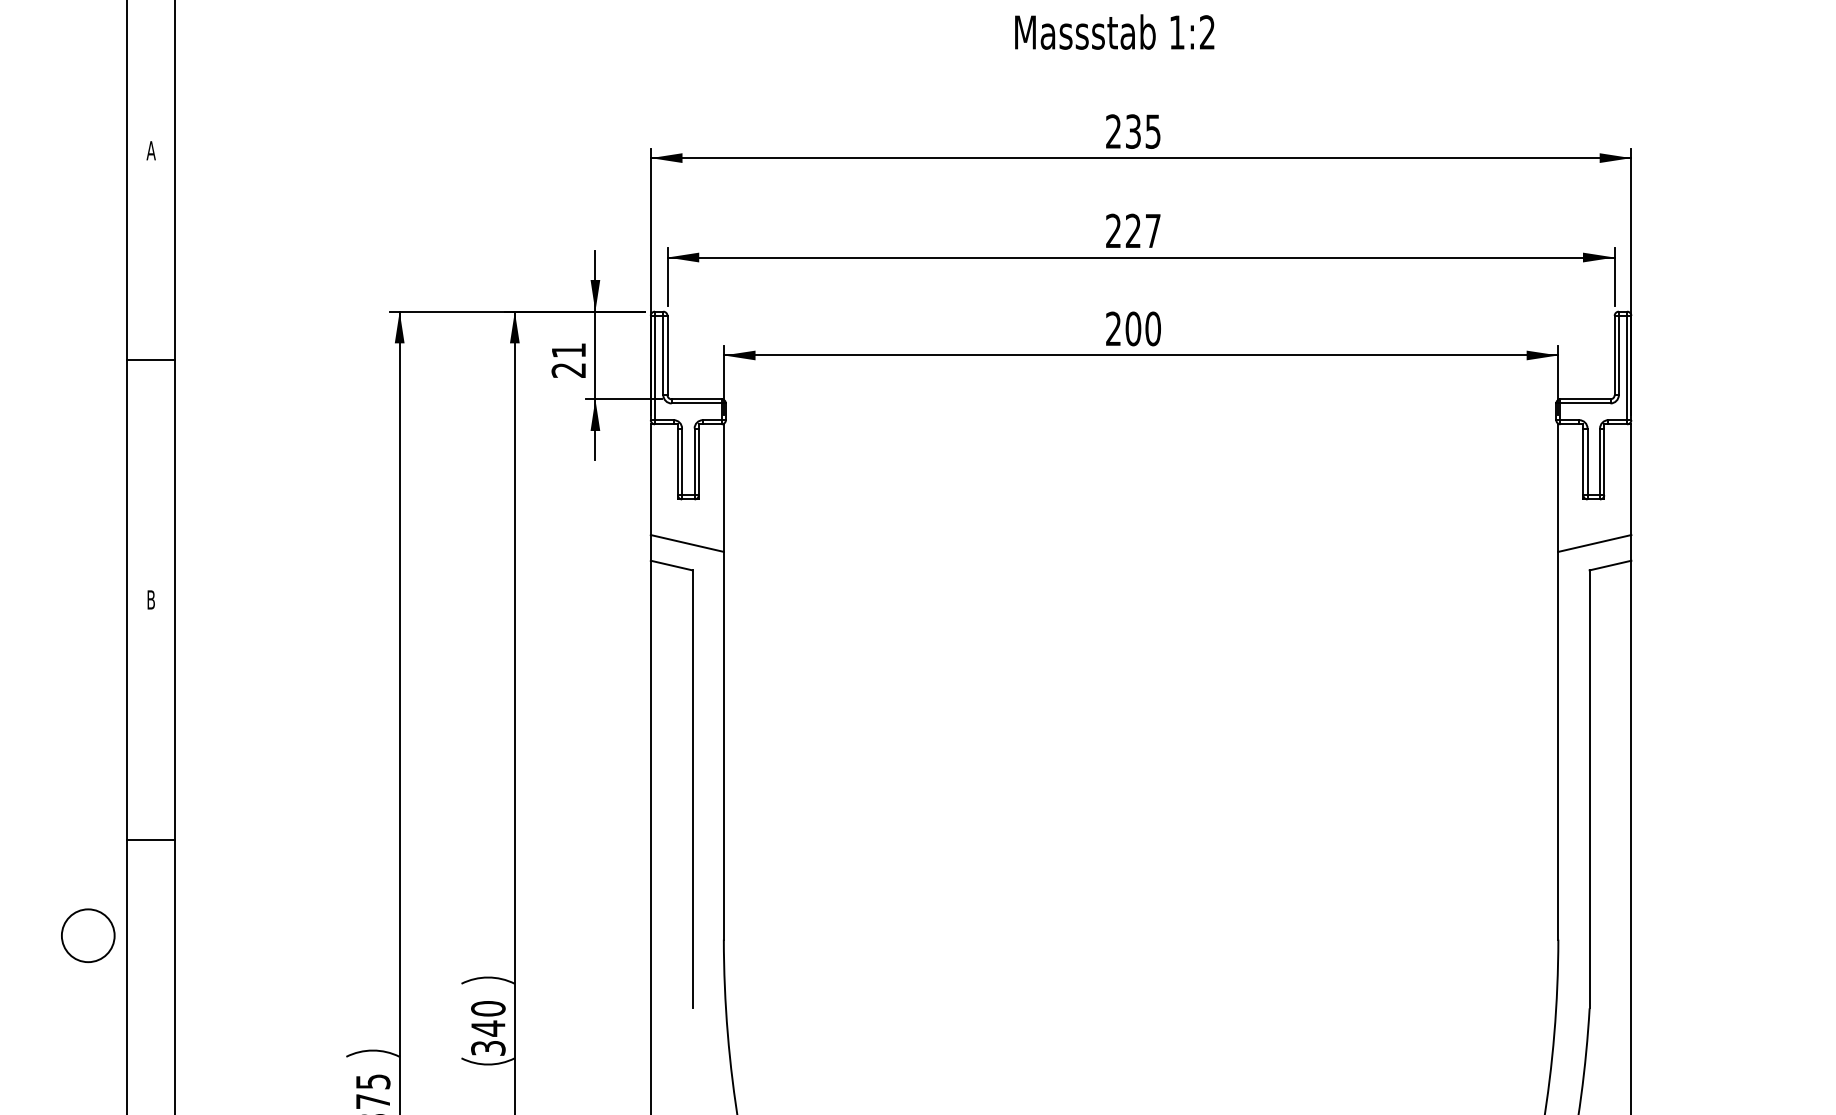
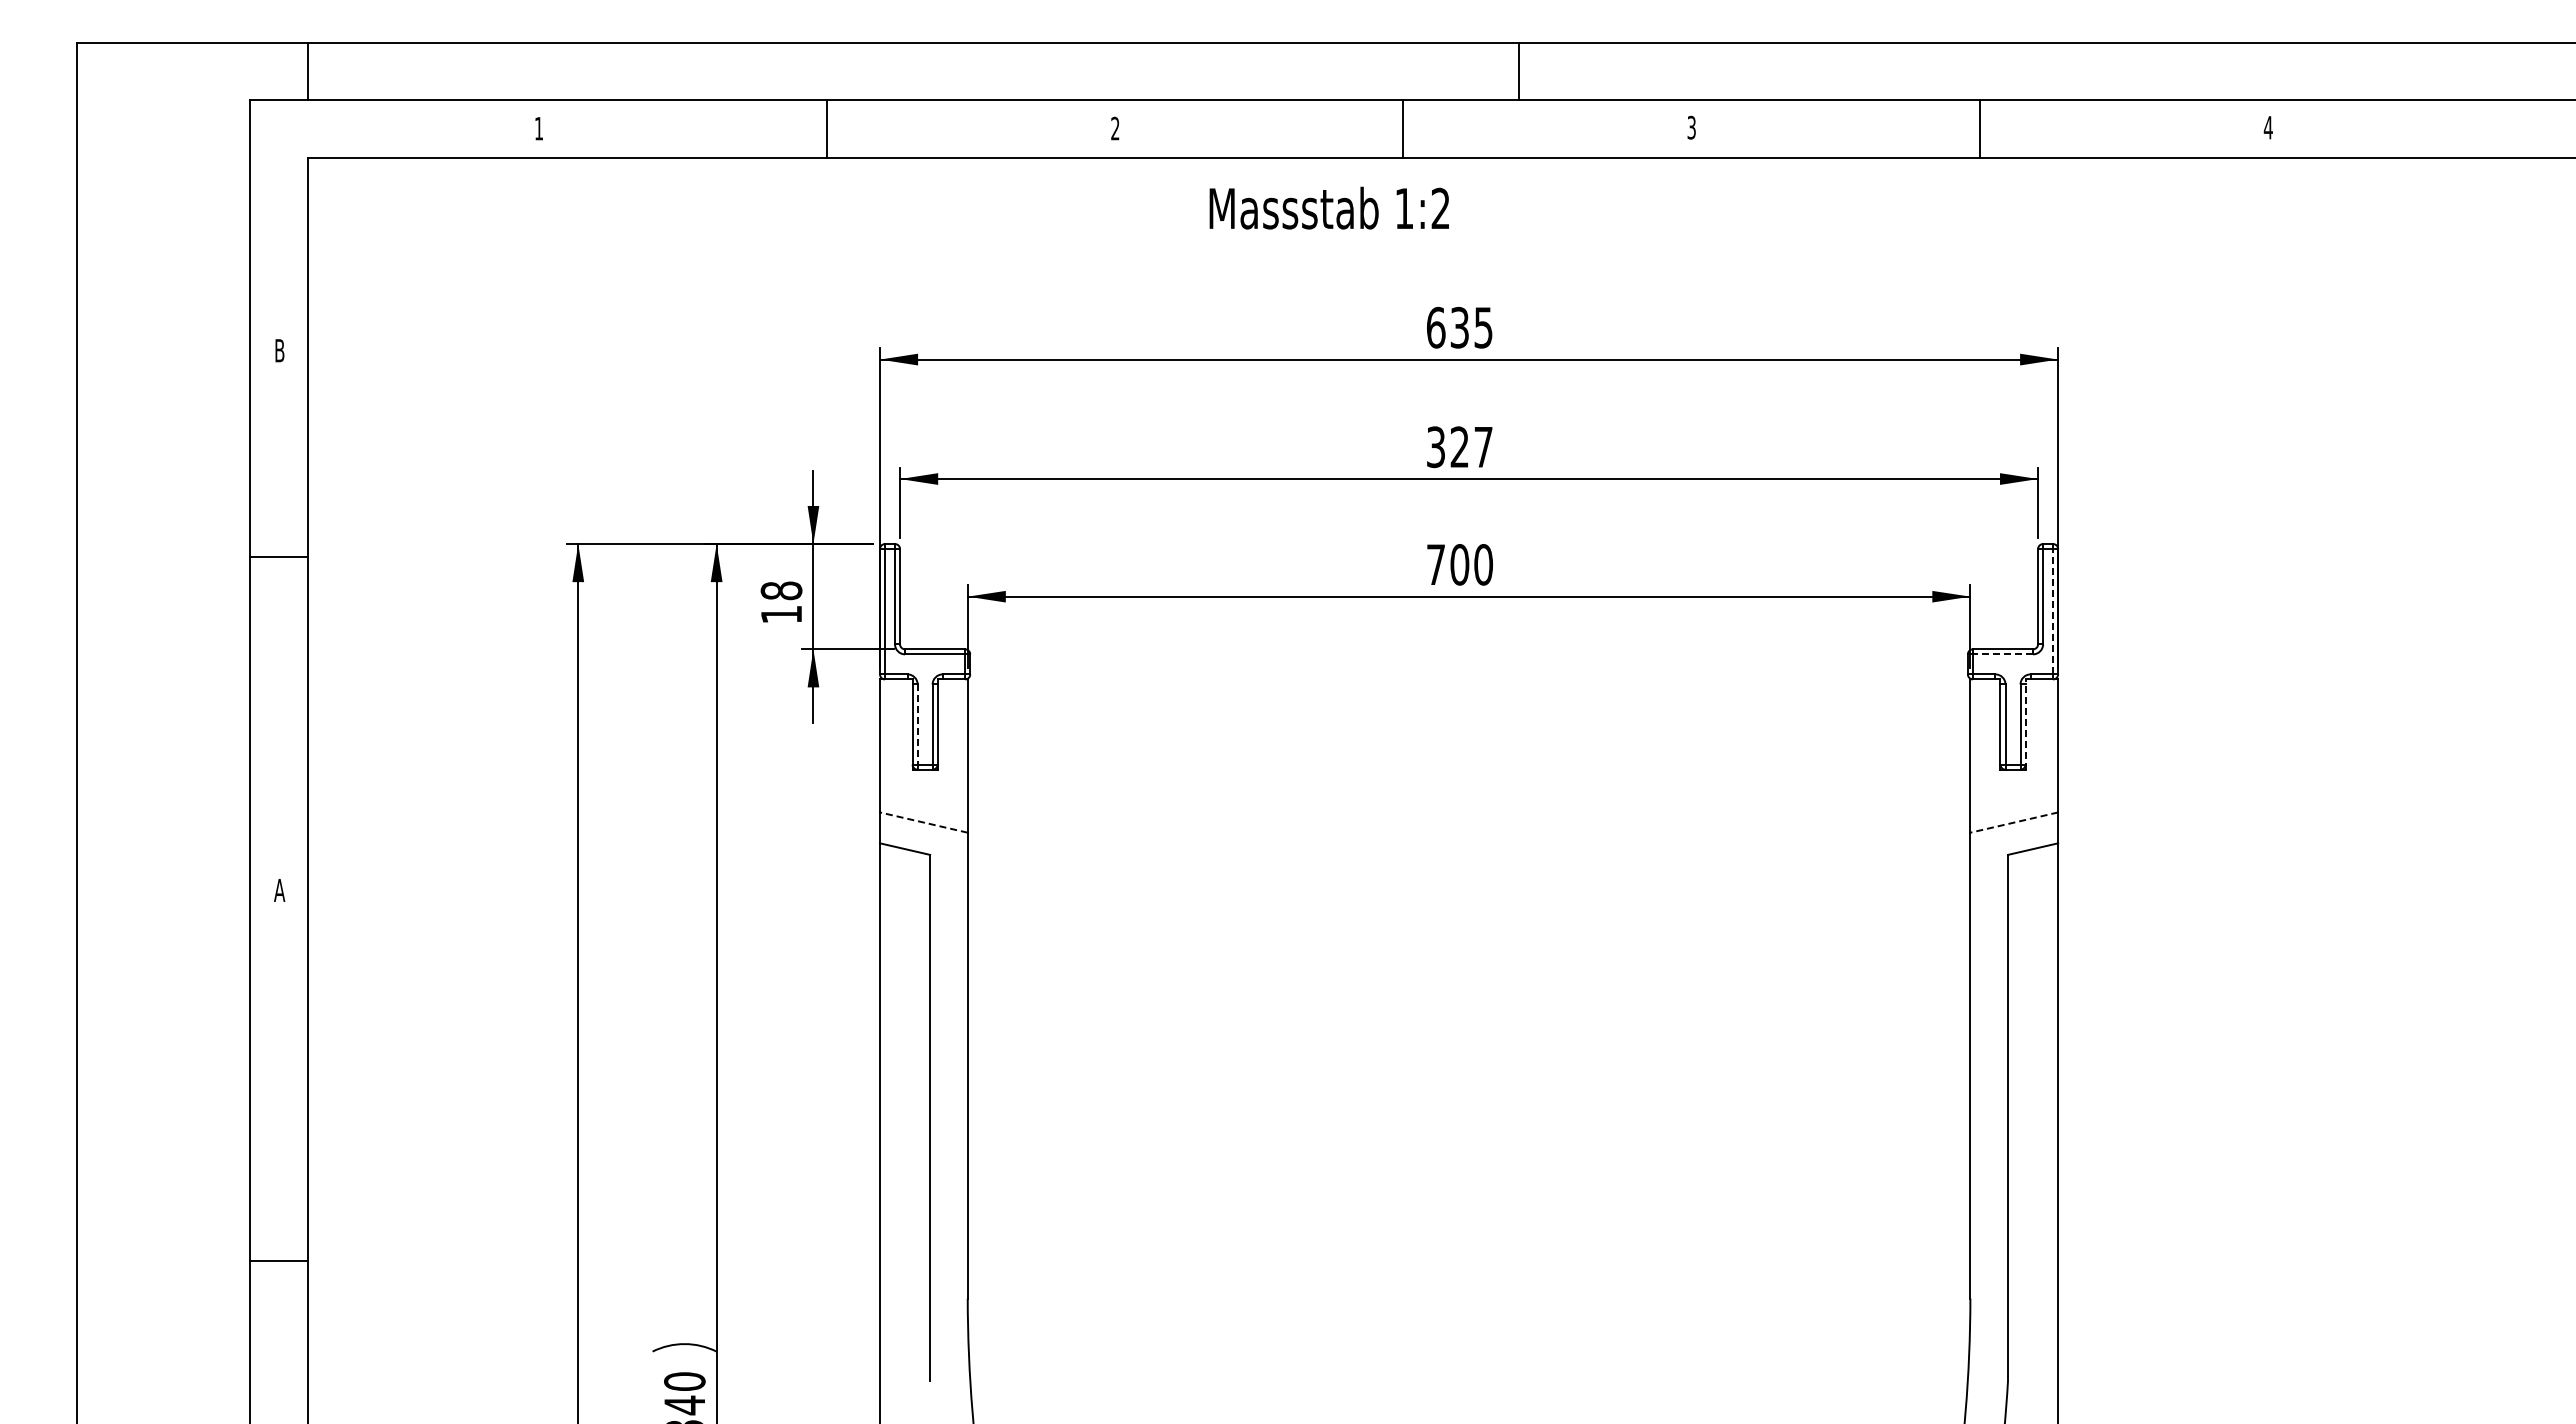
text: (1113, 31) -> (1328, 207), moved
text: (1113, 131) -> (1436, 327), 235 -> 635
text: (151, 150) -> (279, 350), A -> B
text: (1113, 231) -> (1435, 447), 227 -> 327
text: (1113, 328) -> (1435, 564), 200 -> 700
line: (150, 360) -> (278, 557), moved
text: (568, 360) -> (781, 602), 21 -> 18
line: (1627, 367) -> (2053, 611), solid -> dashed
line: (1585, 403) -> (2002, 654), solid -> dashed
line: (1604, 461) -> (2025, 724), solid -> dashed
line: (682, 462) -> (917, 725), solid -> dashed
line: (687, 543) -> (923, 822), solid -> dashed
line: (1594, 543) -> (2013, 822), solid -> dashed
text: (151, 599) -> (279, 889), B -> A
line: (150, 839) -> (278, 1260), moved
circle: (87, 935) -> (203, 1293), removed

